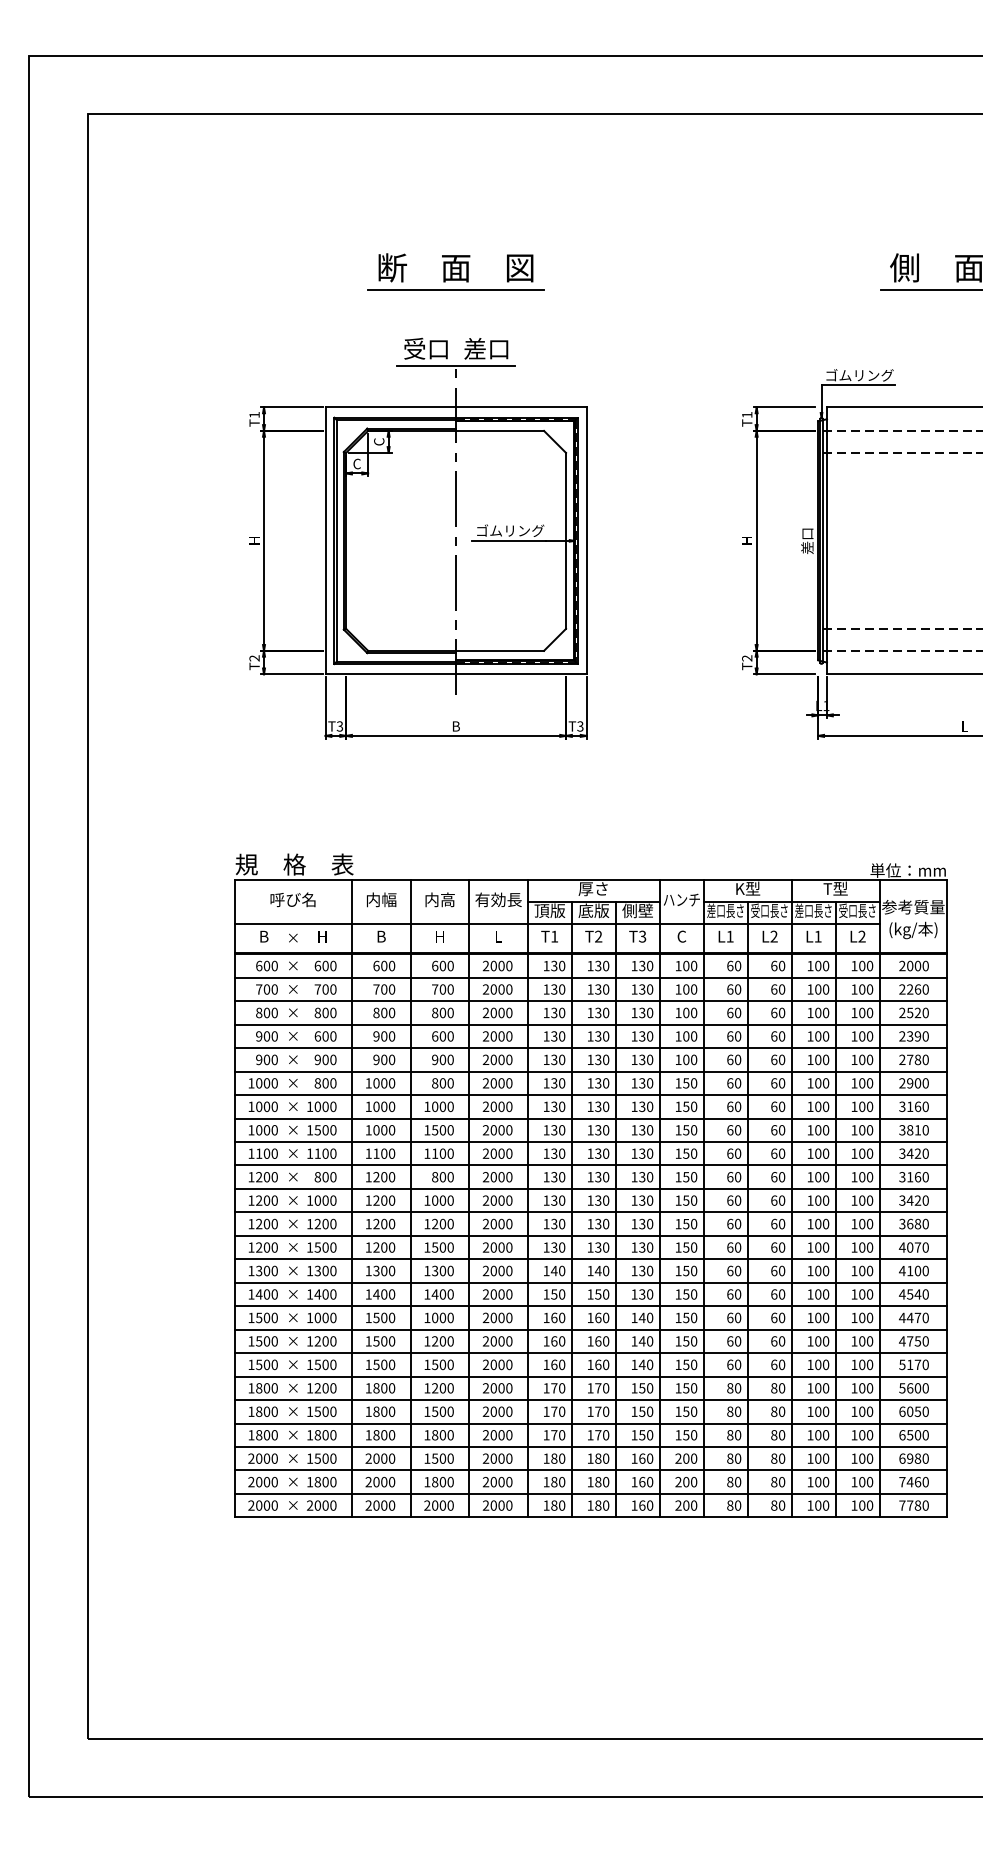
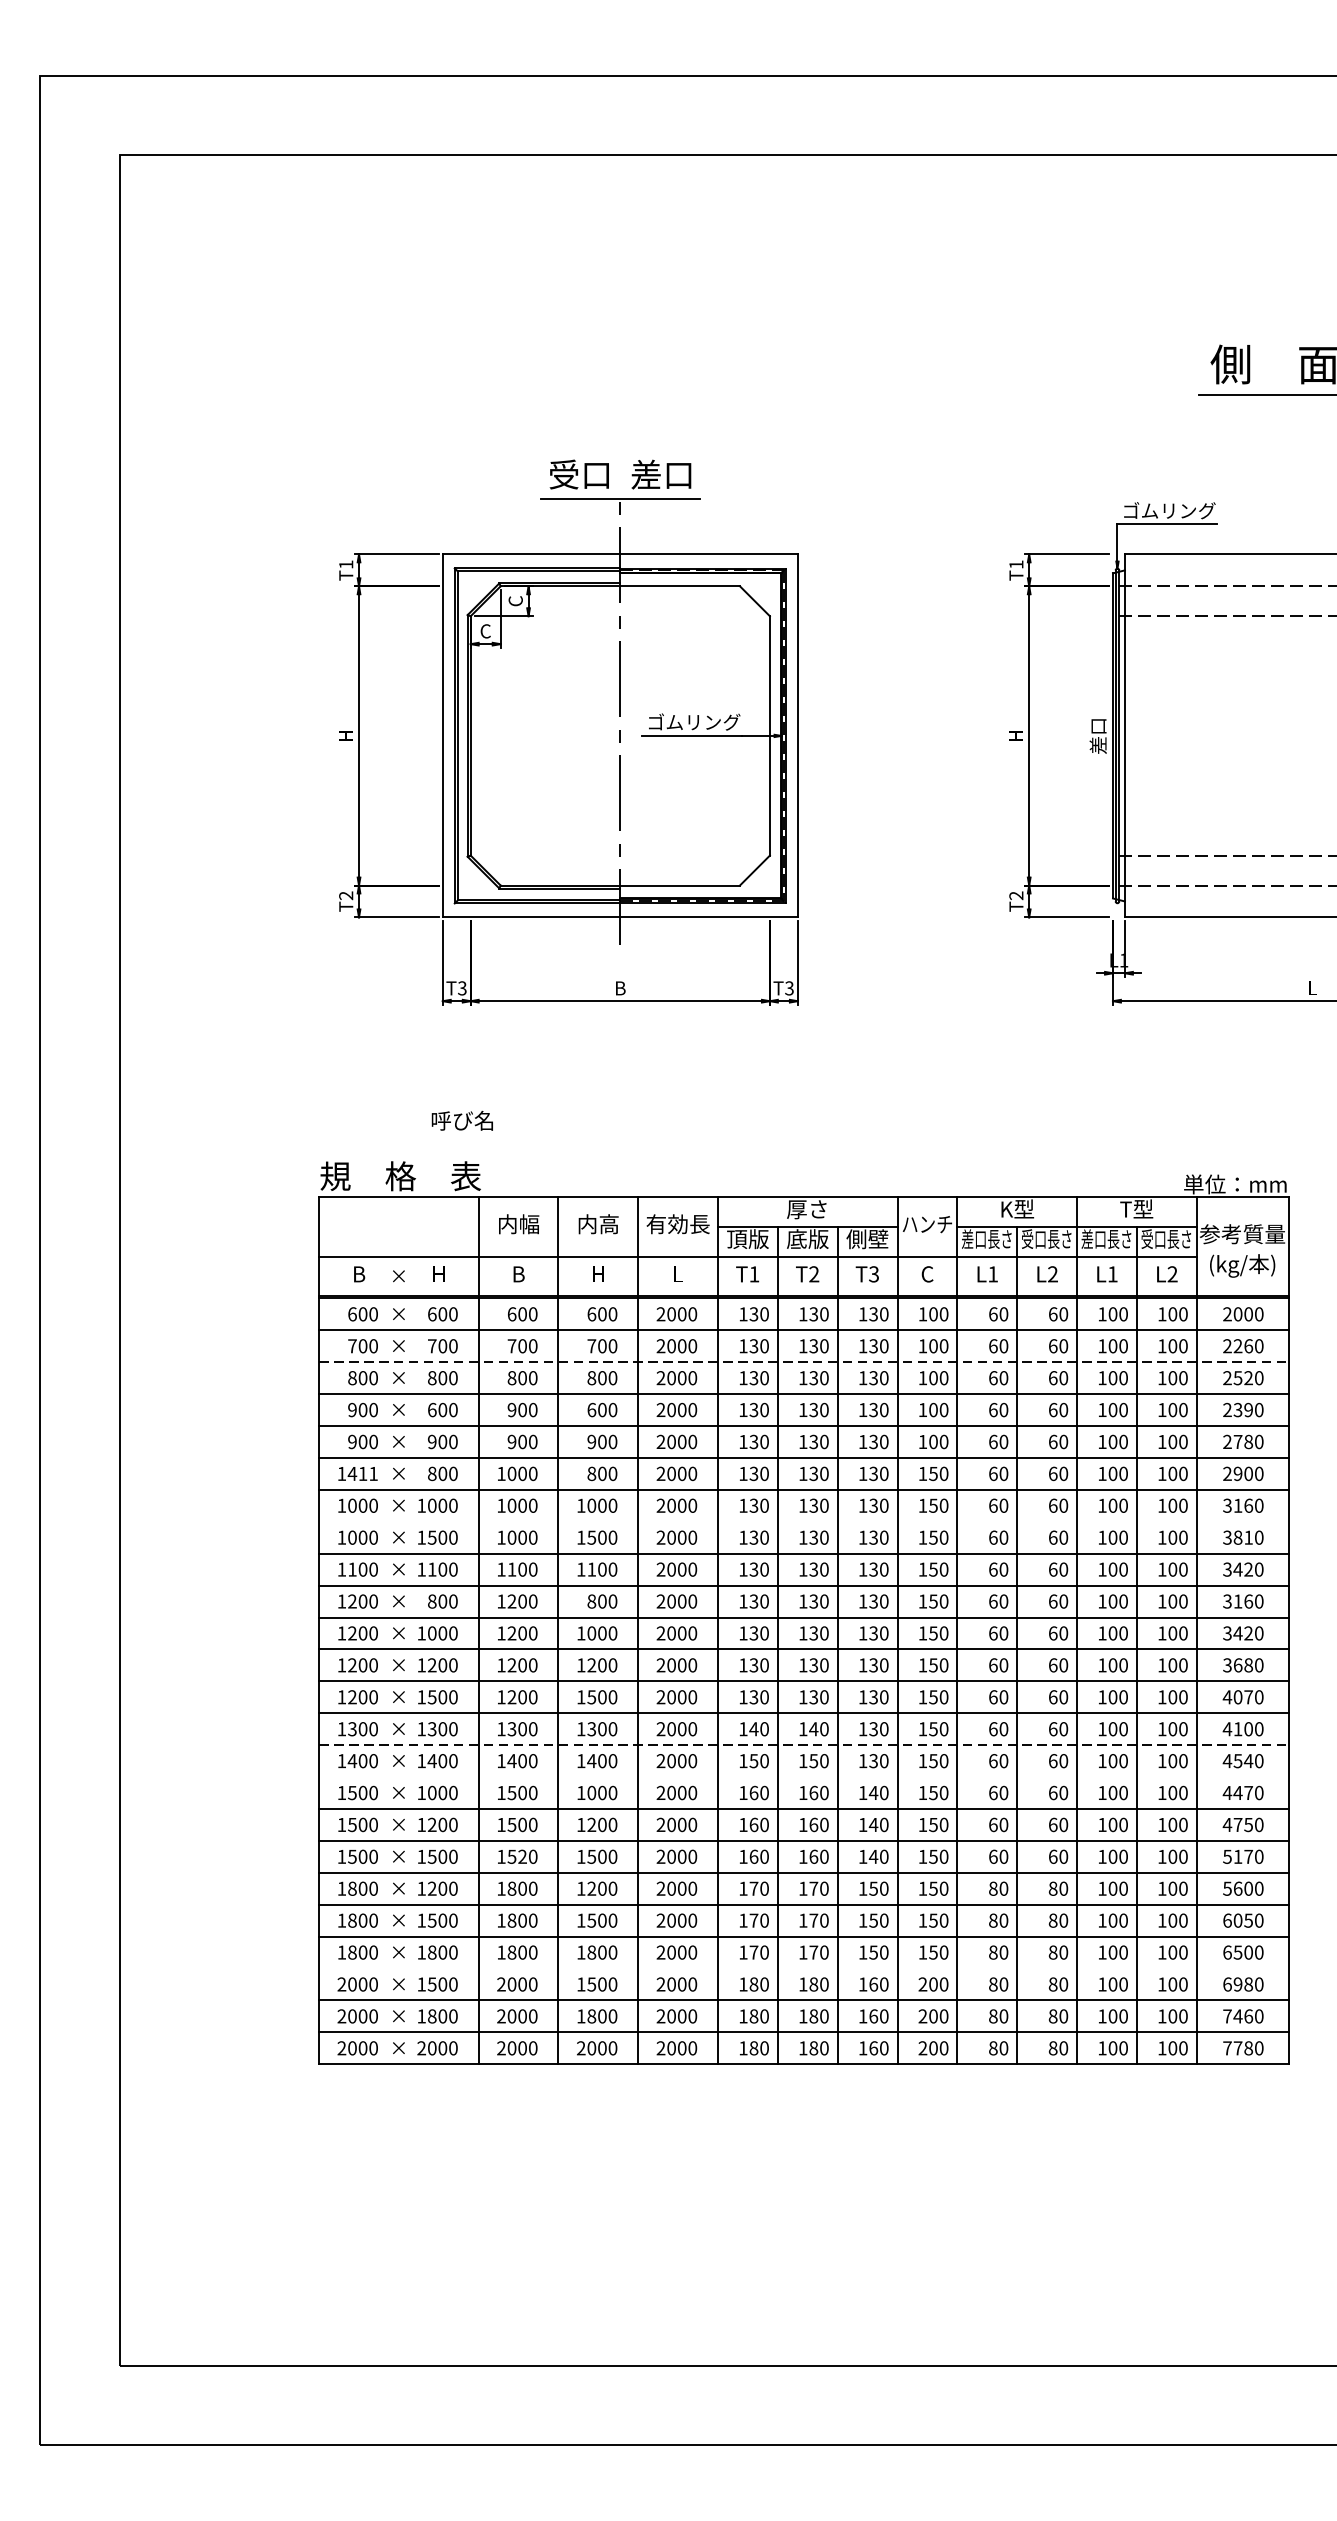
part: (455, 271) -> (619, 369), removed
text: (292, 899) -> (461, 1120), moved
line: (591, 1001) -> (804, 1362), solid -> dashed
text: (266, 1083) -> (362, 1474), 1000 -> 1411
line: (590, 1118) -> (803, 1521), removed
line: (591, 1282) -> (804, 1744), solid -> dashed
line: (590, 1306) -> (803, 1777), removed
text: (384, 1364) -> (522, 1856), 1500 -> 1520
line: (590, 1446) -> (803, 1967), removed

